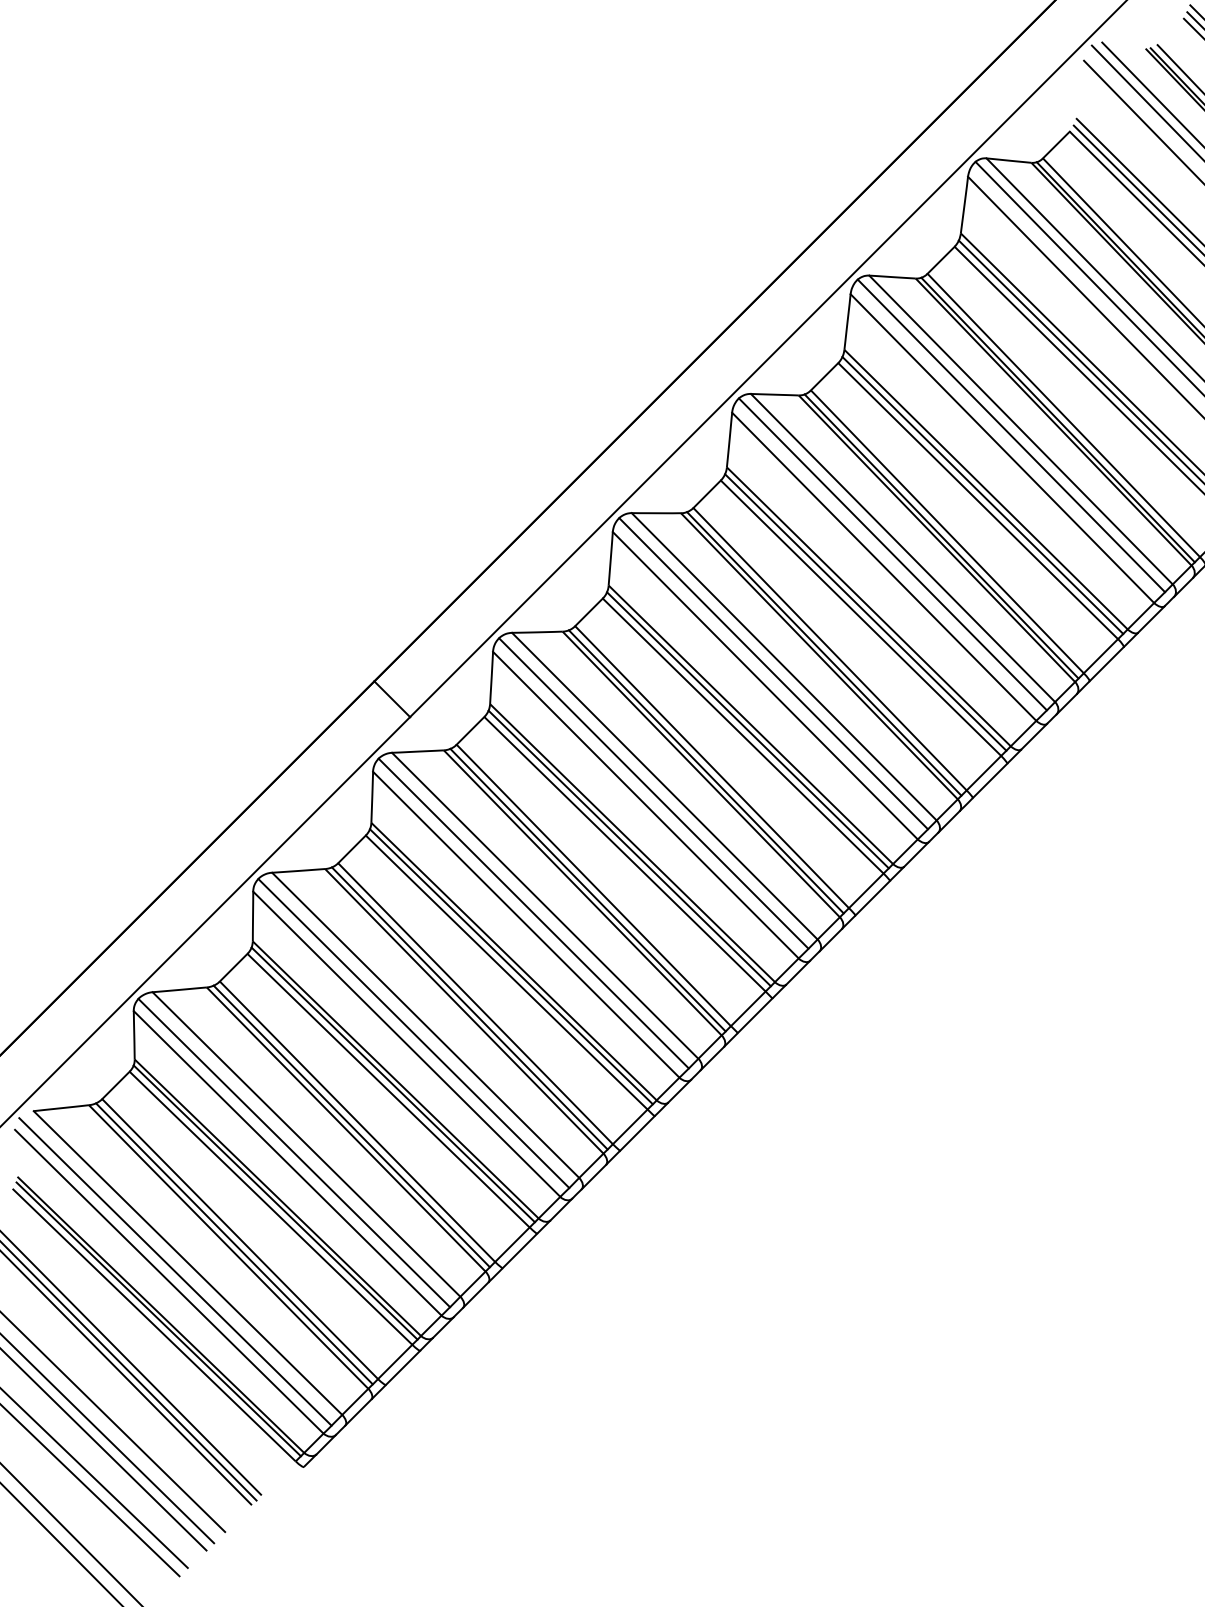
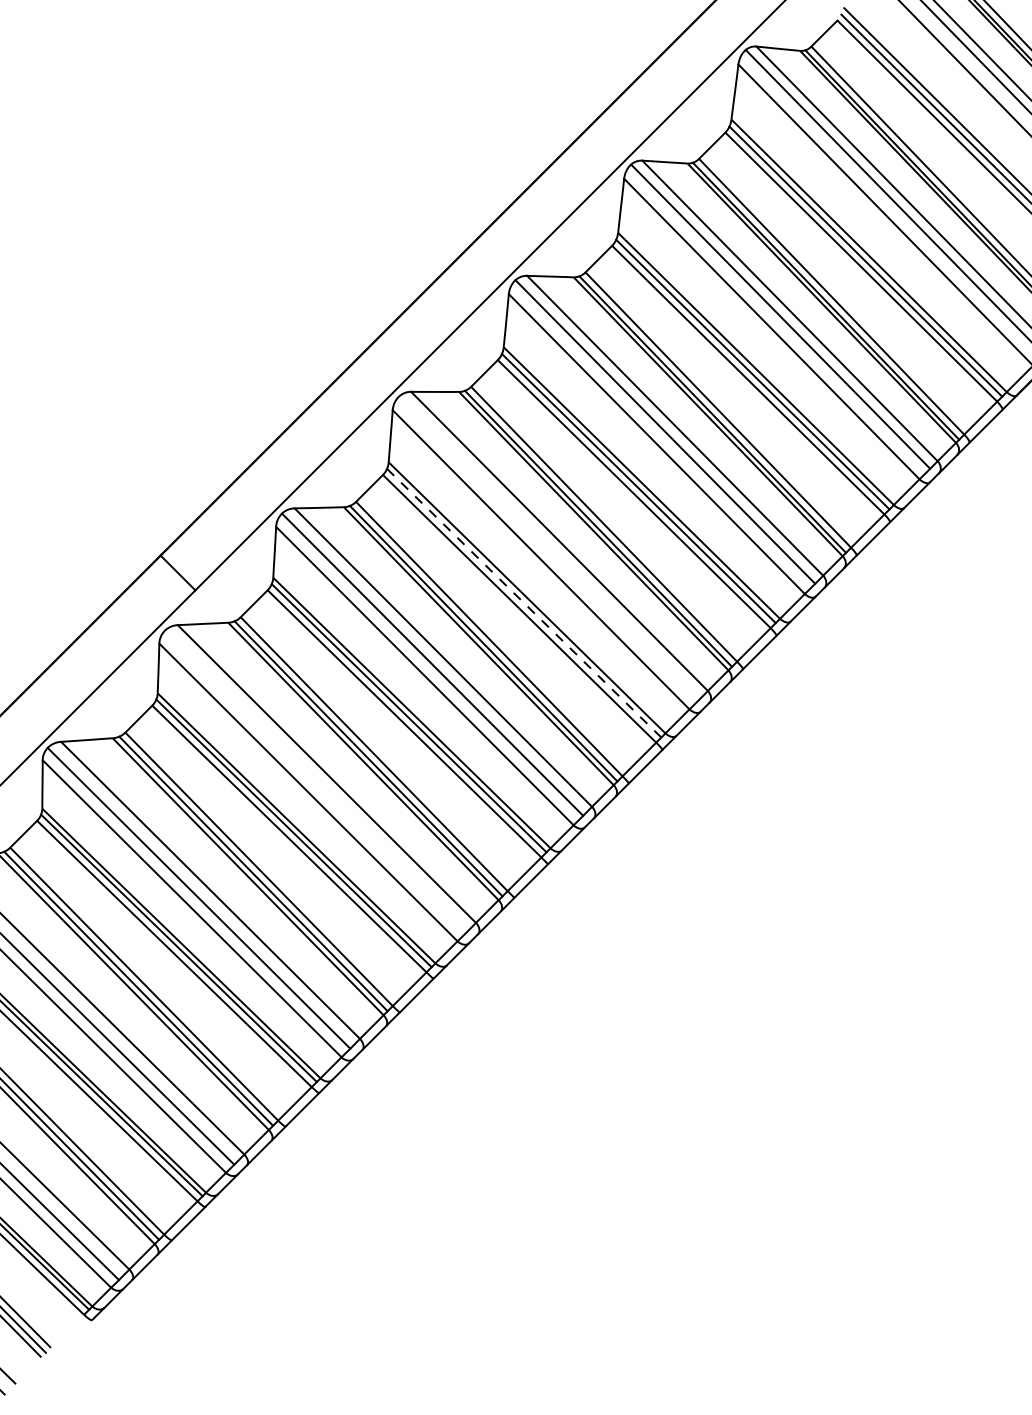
line: (773, 673) -> (549, 547), removed
line: (747, 729) -> (523, 602), solid -> dashed
line: (533, 913) -> (315, 781), removed

